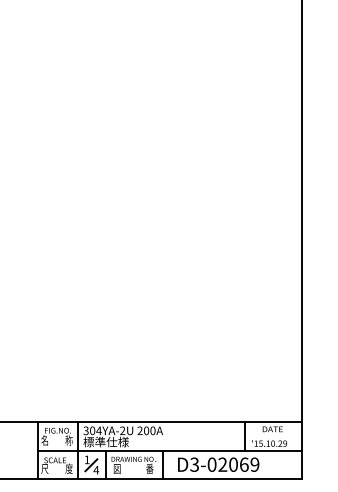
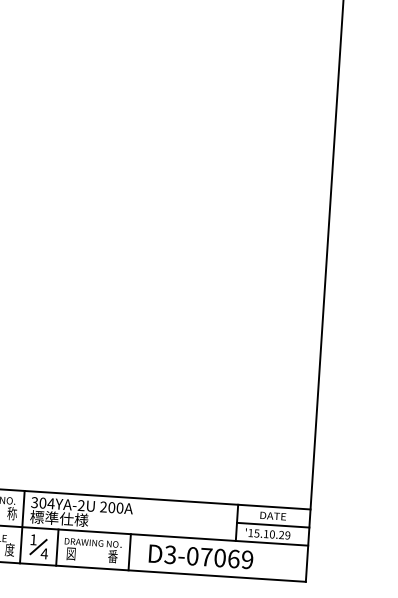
line: (272, 436) -> (272, 525), added
text: (222, 464) -> (206, 556), D3-02069 -> D3-07069

